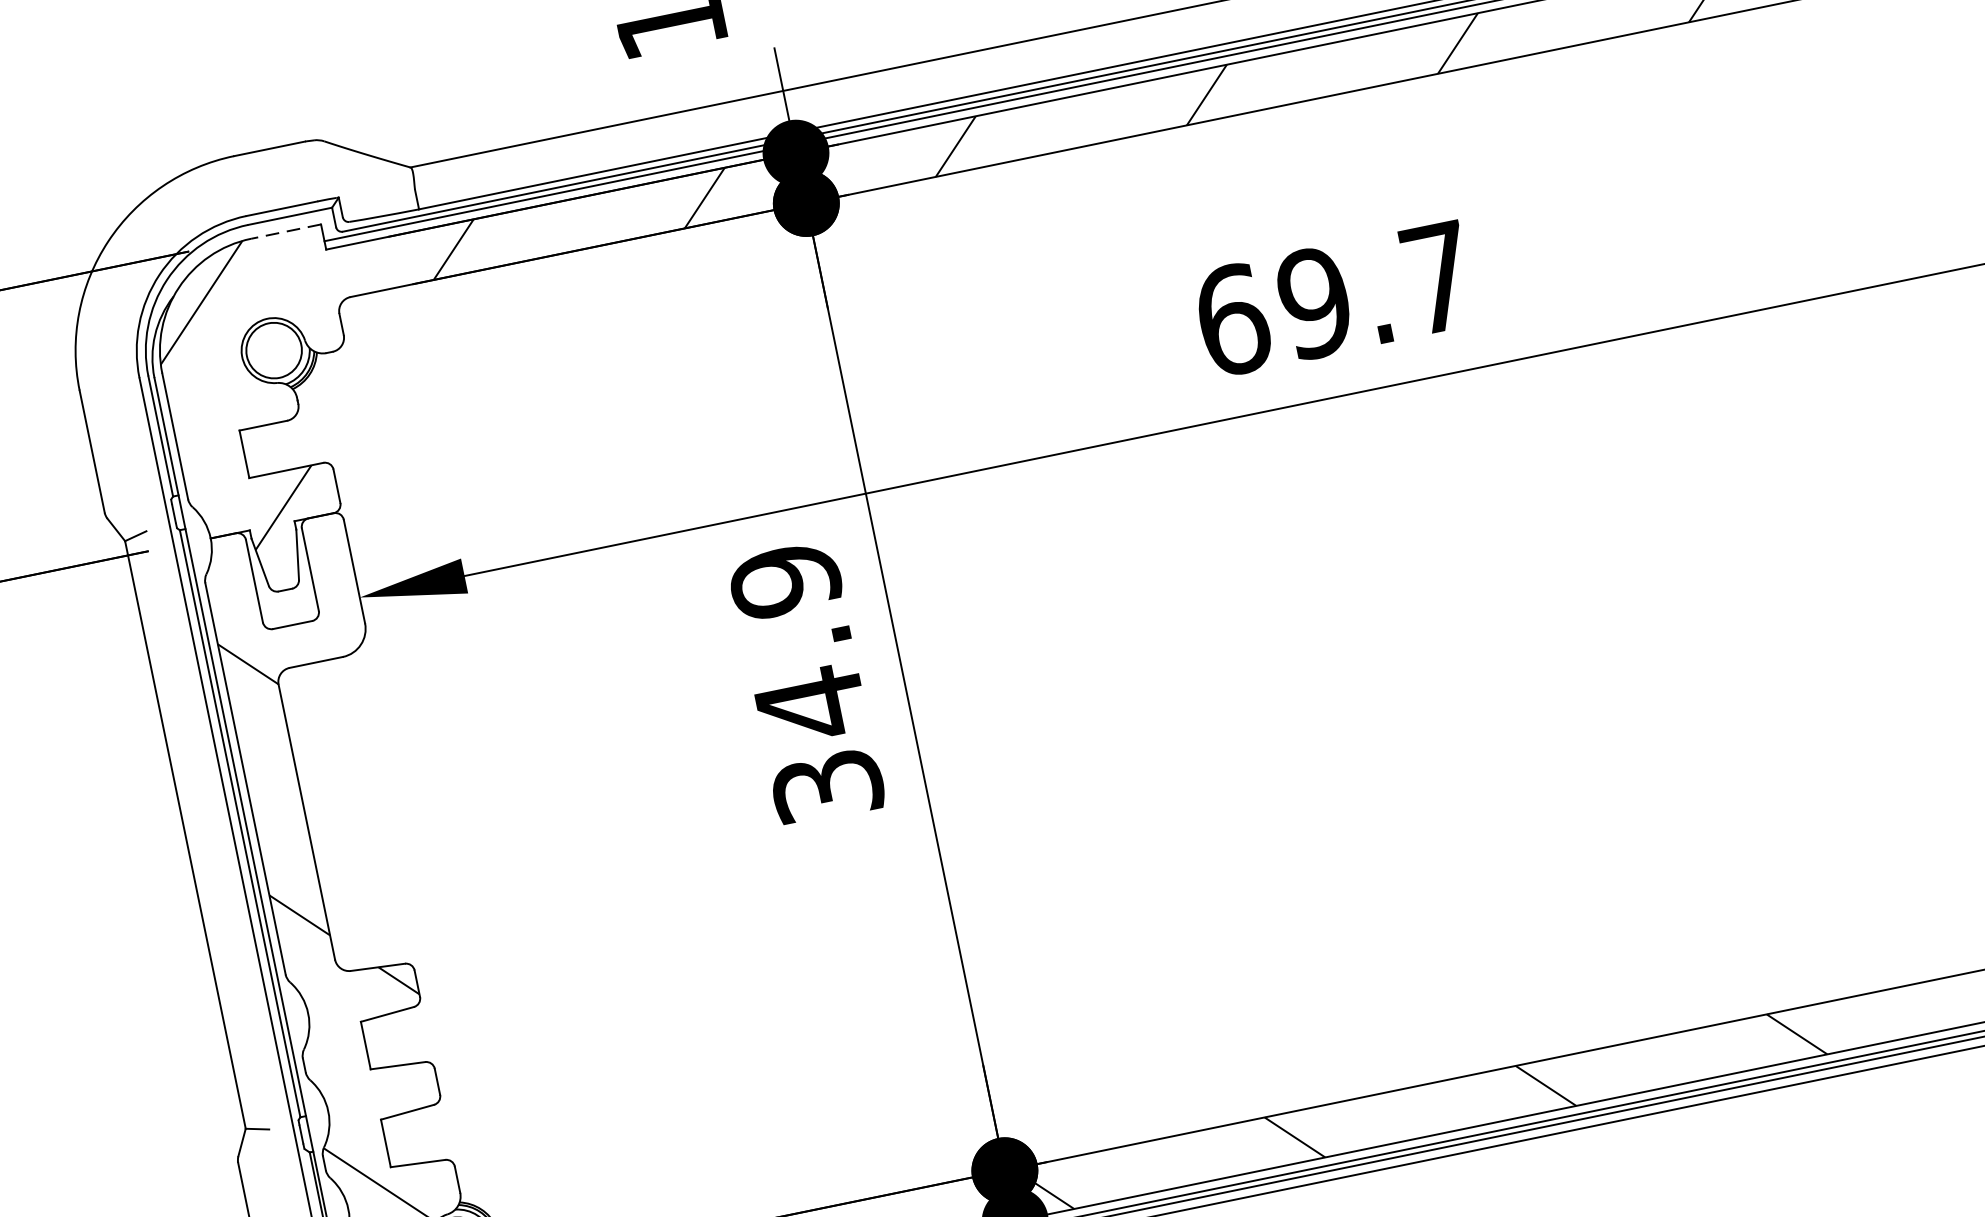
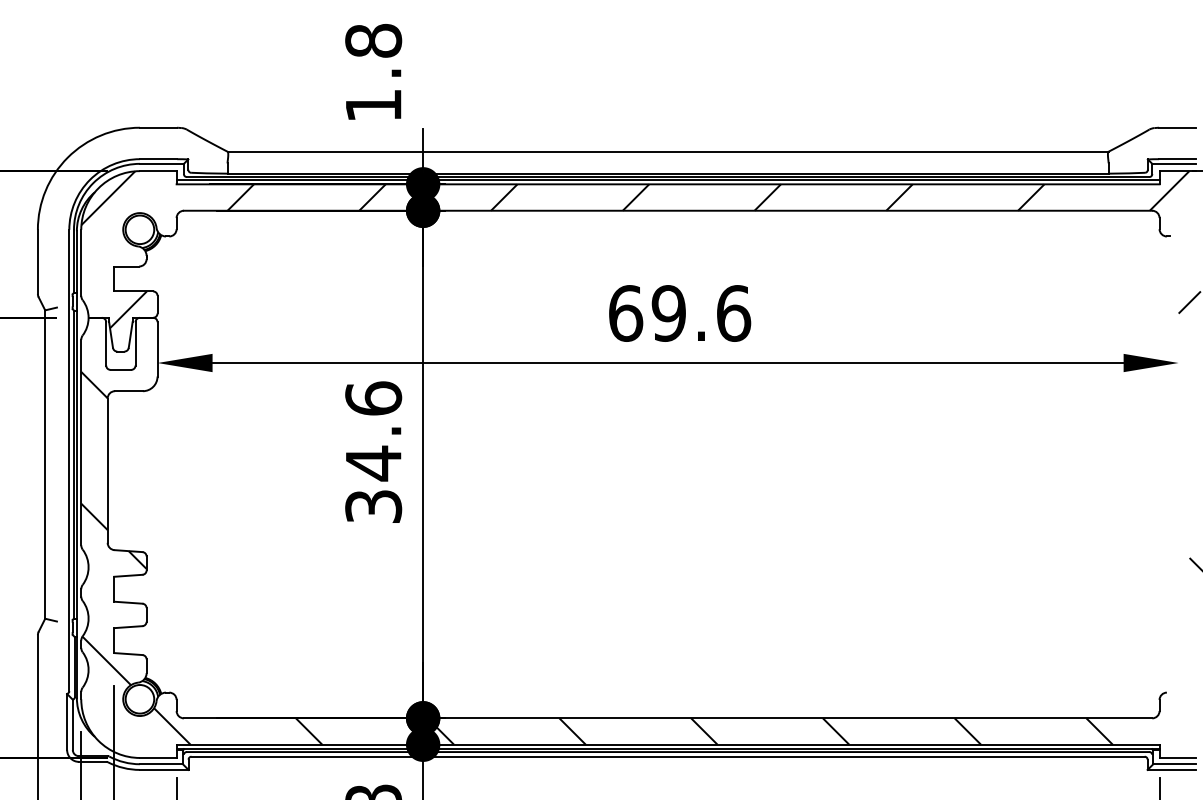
line: (284, 232) -> (157, 171), dashed -> solid
text: (1439, 277) -> (734, 313), 69.7 -> 69.6
text: (785, 580) -> (373, 398), 34.9 -> 34.6

